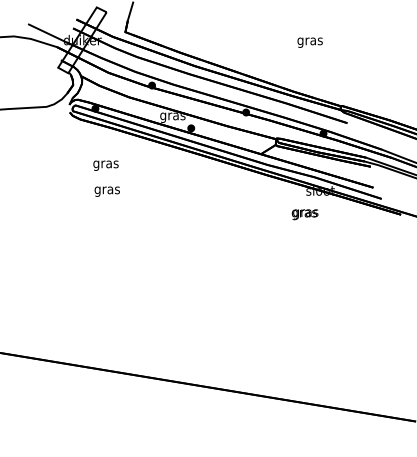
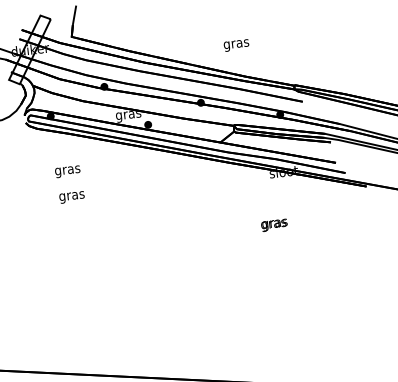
text: (309, 42) -> (235, 45), moved
text: (304, 214) -> (273, 225), moved

